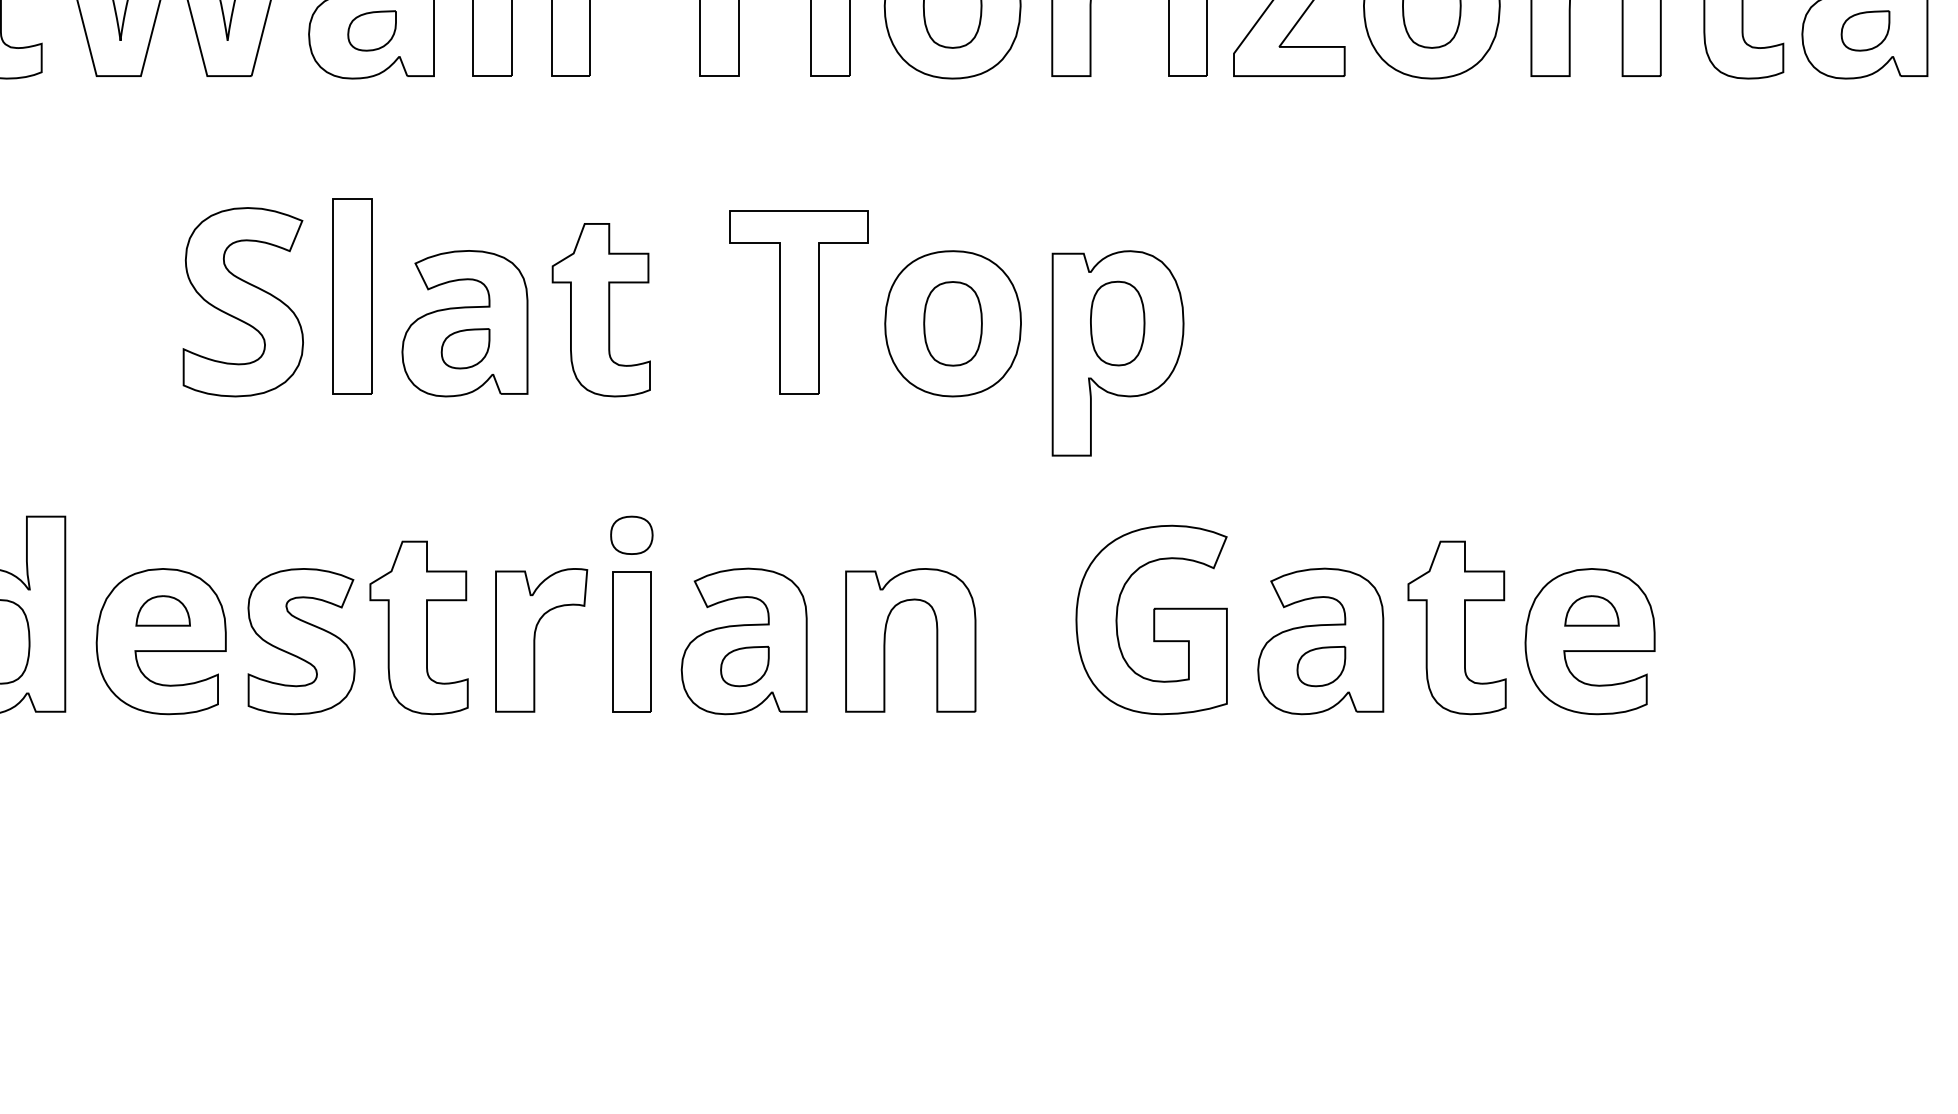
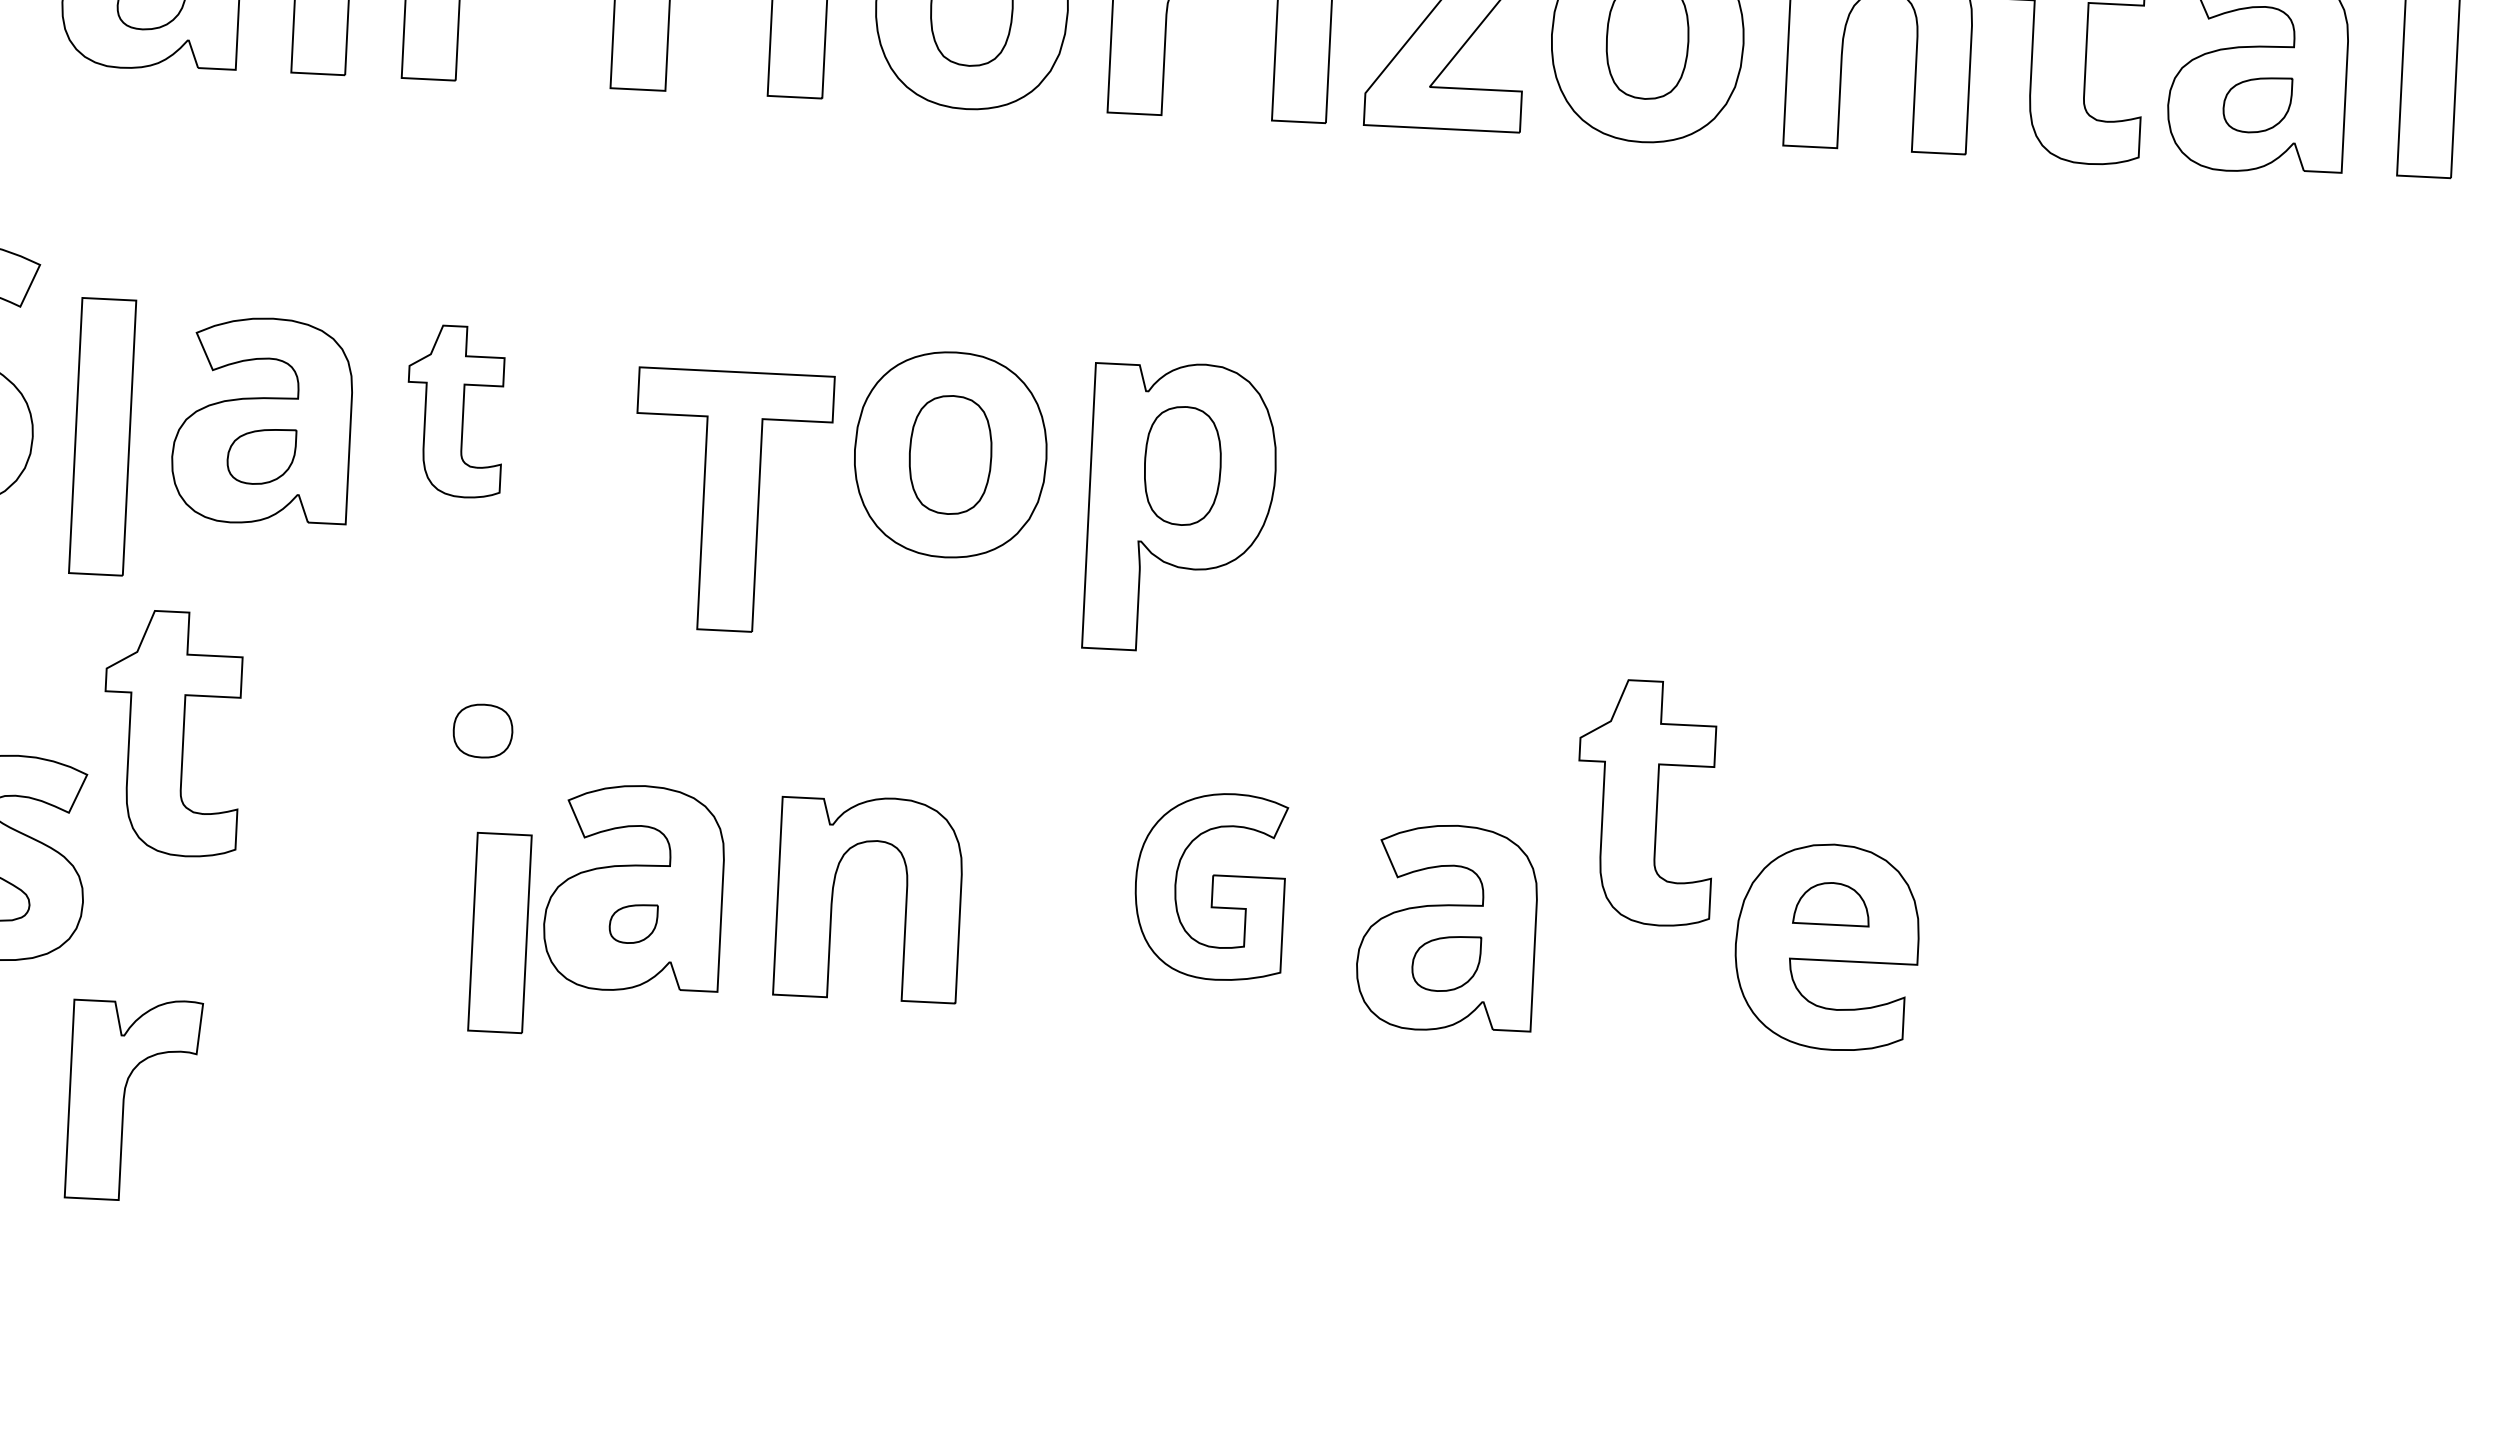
part: (352, 296) -> (102, 437), moved
part: (798, 302) -> (729, 501), moved
part: (600, 310) -> (454, 411), size x0.7
part: (1151, 619) -> (1210, 885), size x0.7
part: (418, 627) -> (171, 733), moved
part: (1456, 627) -> (1645, 802), moved
part: (541, 640) -> (133, 1100), moved
part: (631, 641) -> (499, 932), moved
part: (744, 666) -> (632, 923), size x0.7

